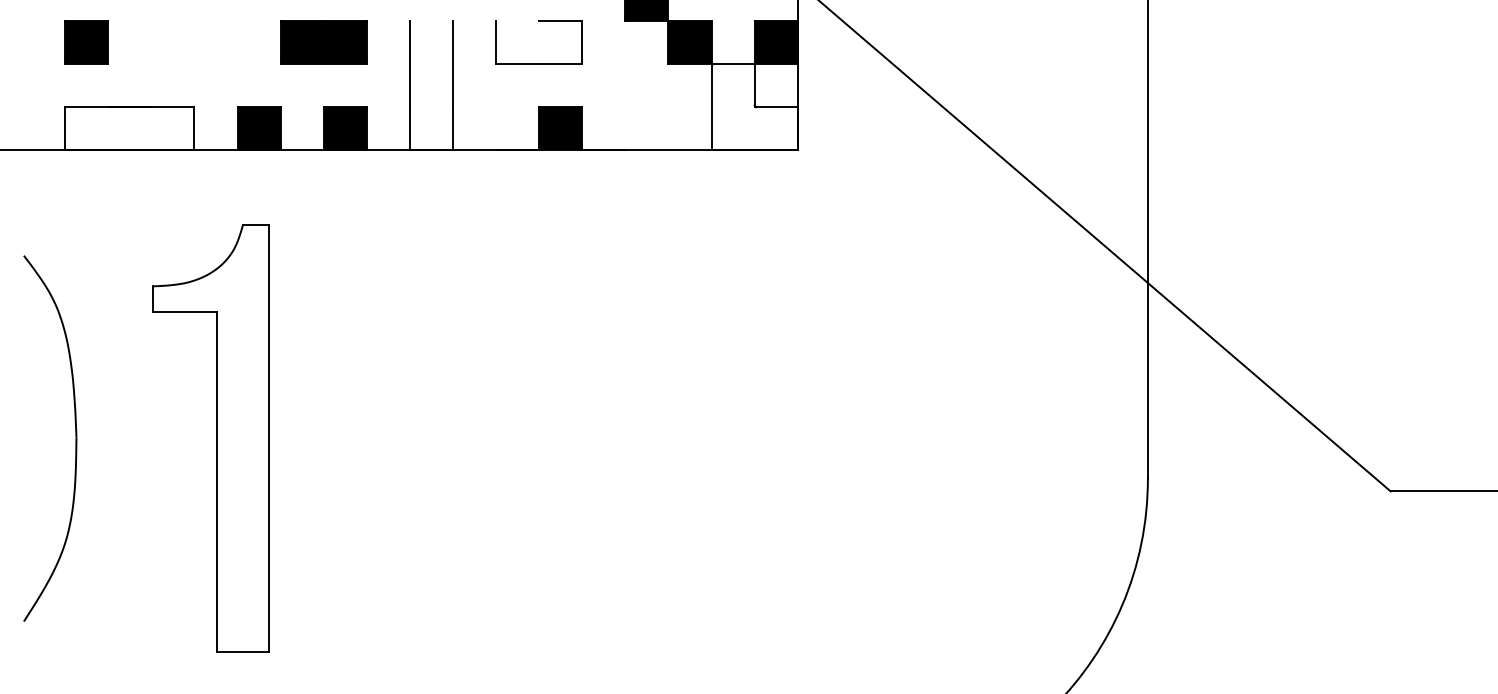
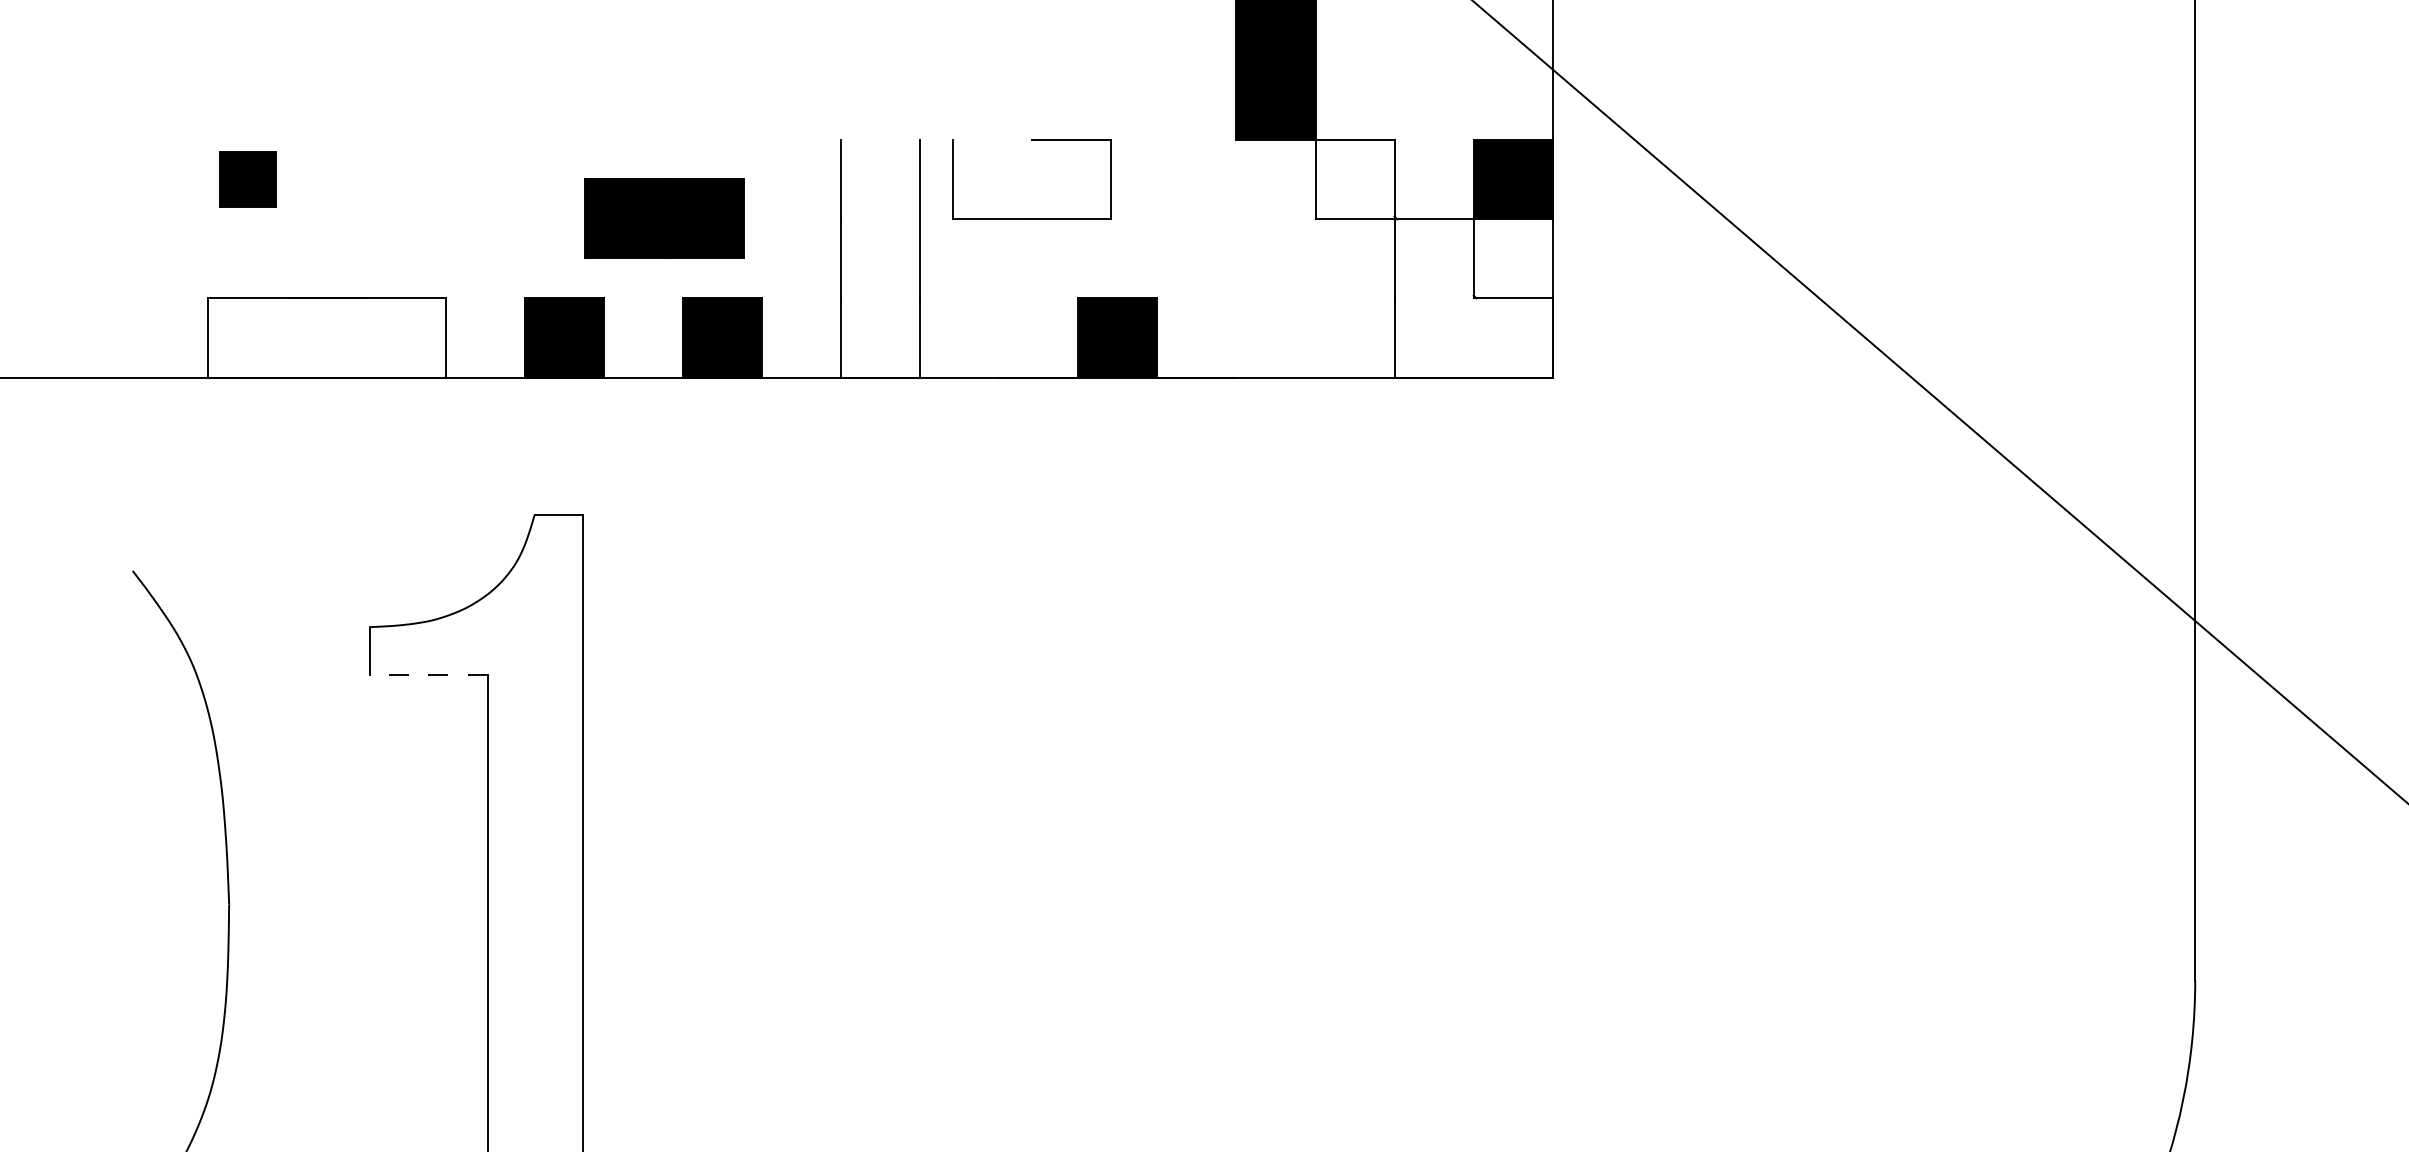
part: (538, 21) -> (1031, 141), moved
part: (86, 42) -> (247, 179), size x0.7
part: (323, 42) -> (664, 218), moved
fill: (689, 42) -> (1354, 179), removed
line: (184, 312) -> (427, 675), solid -> dashed

